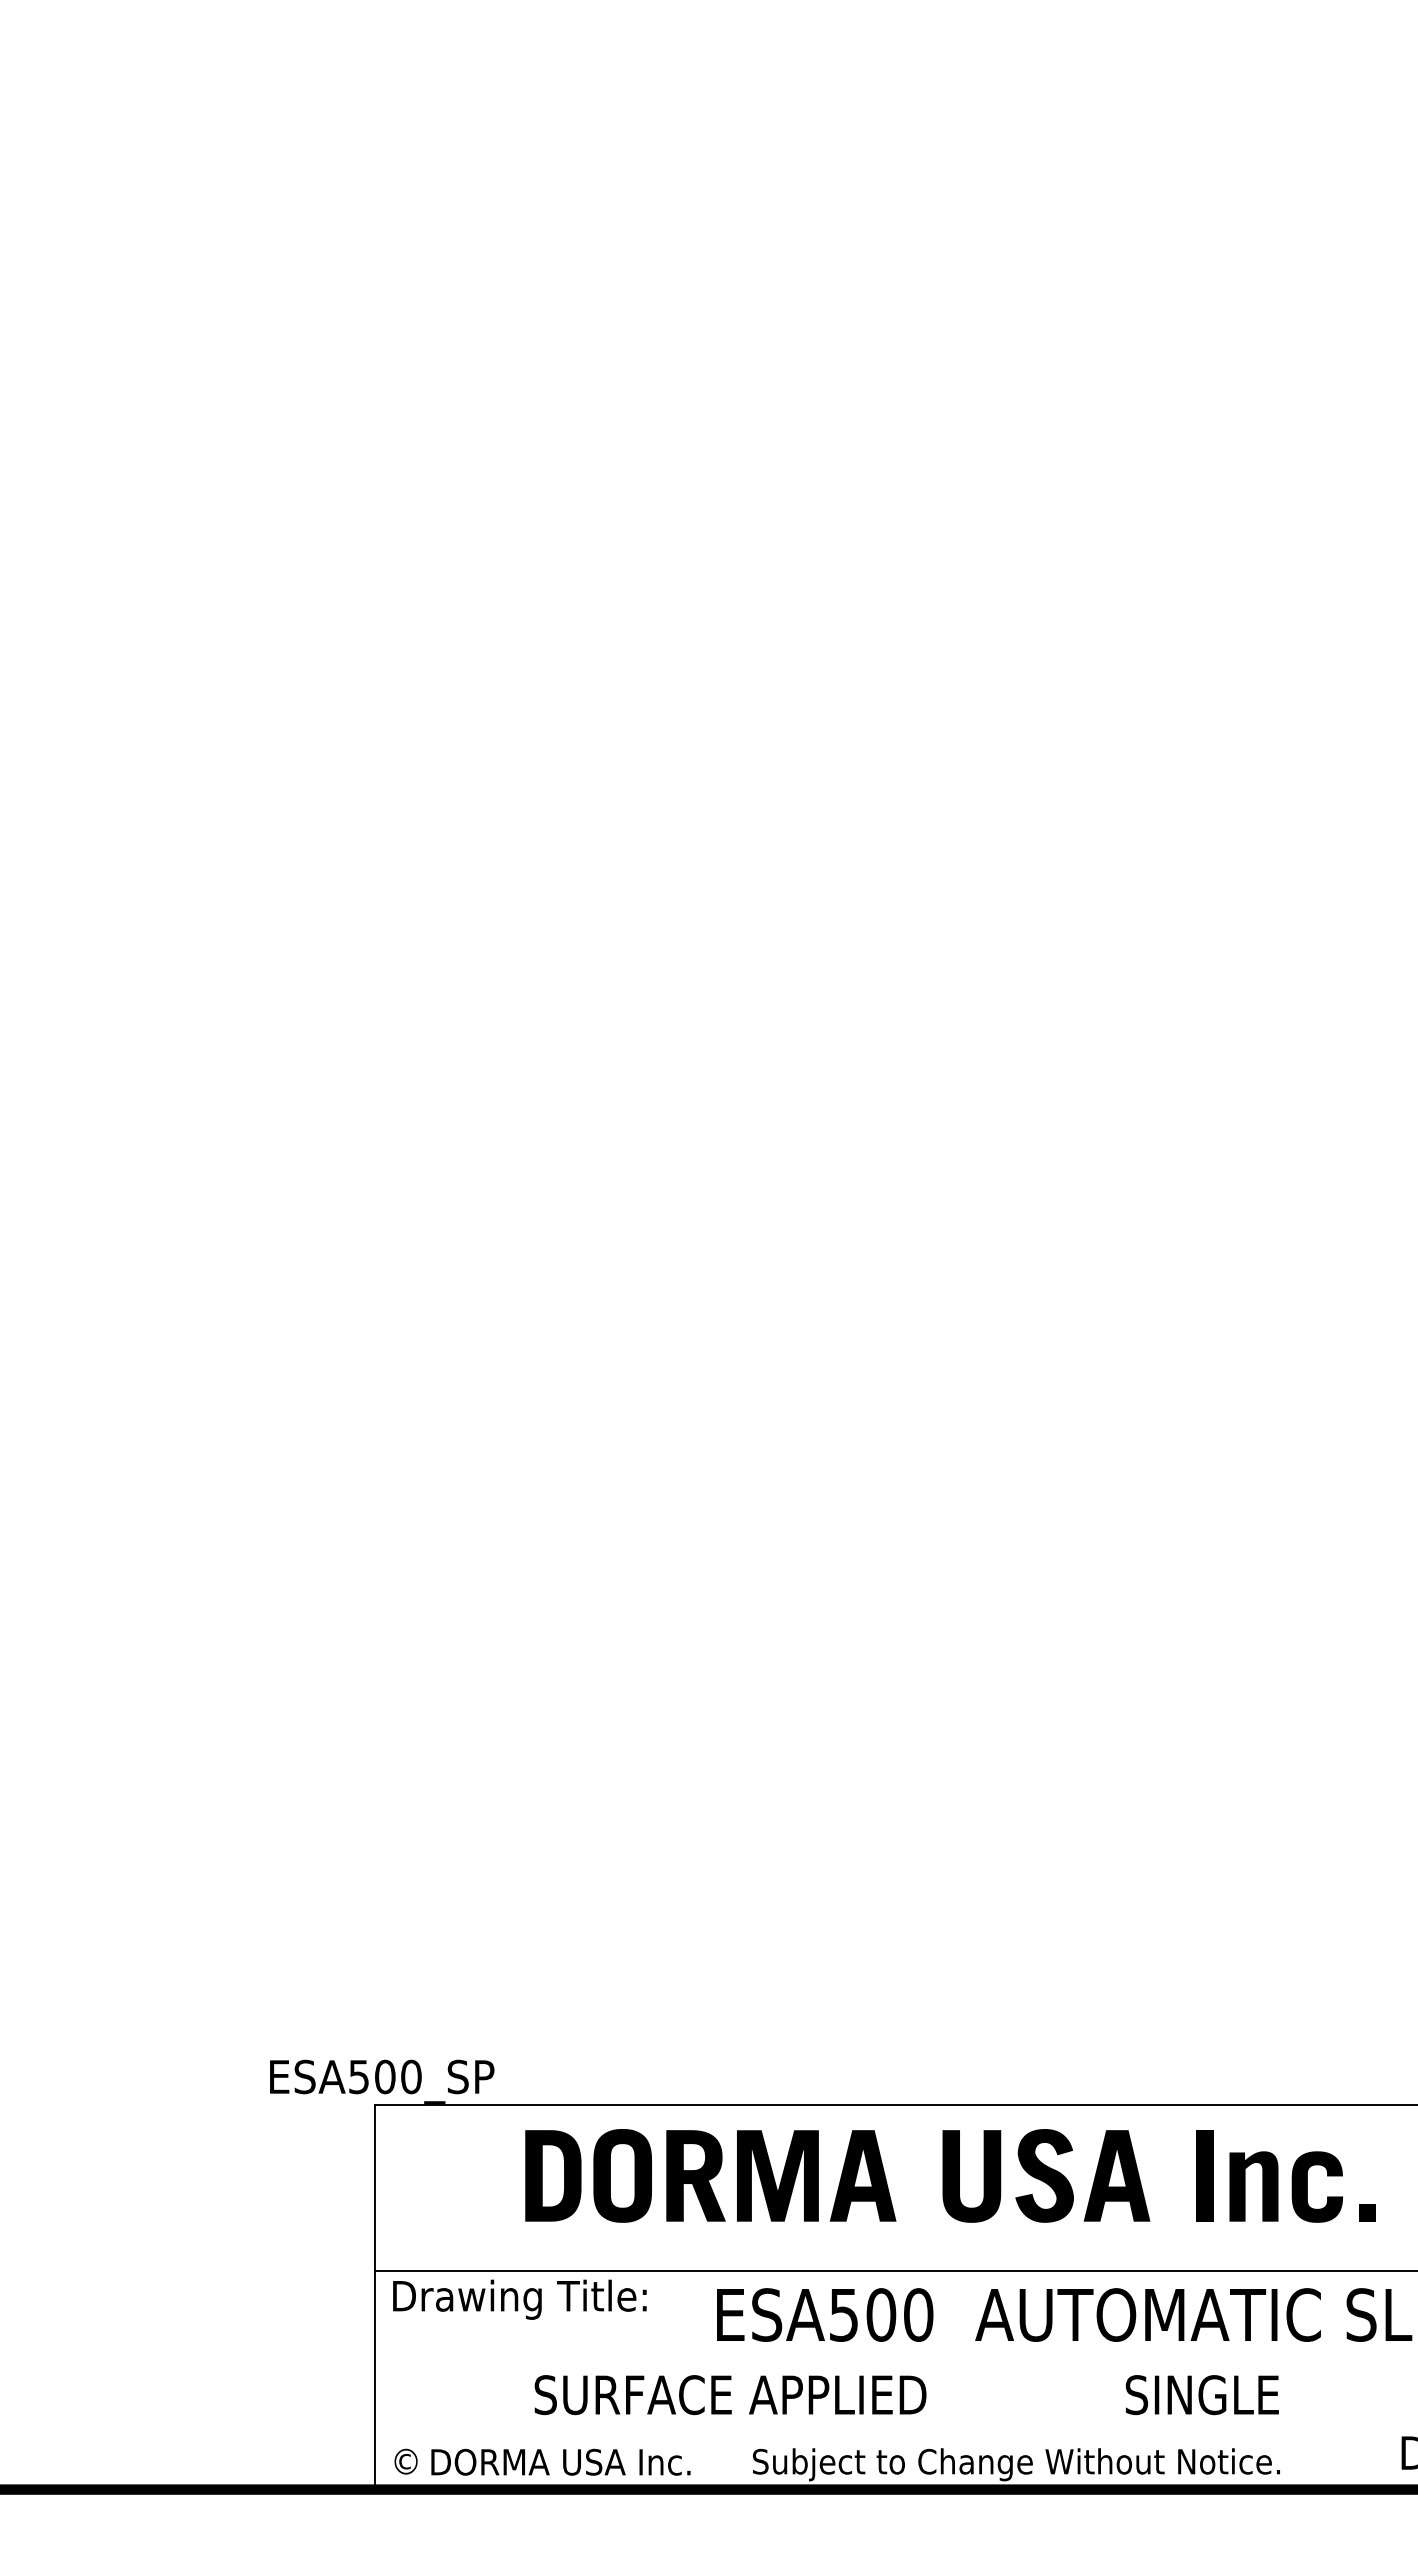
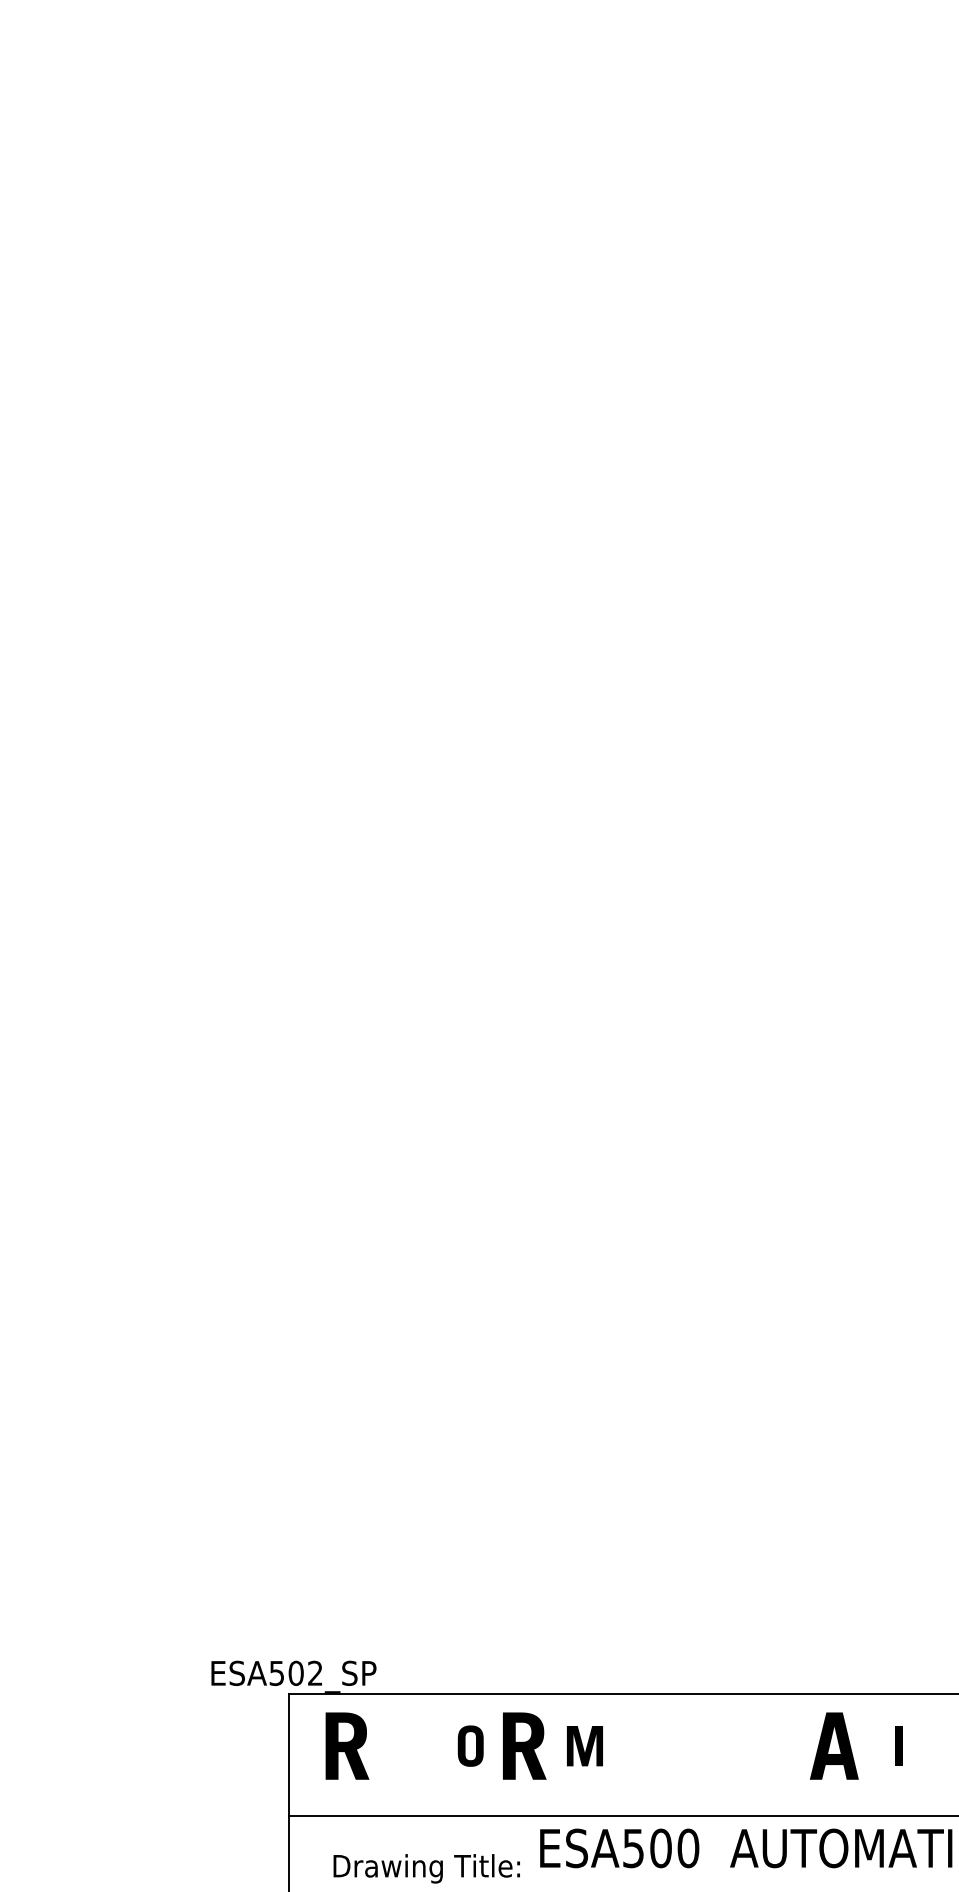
text: (411, 2076) -> (315, 1673), ESA500_SP -> ESA502_SP
part: (454, 2175) -> (347, 1745), added
part: (553, 2175) -> (419, 1745), removed
part: (622, 2175) -> (470, 1745), size x0.6
part: (777, 2175) -> (584, 1745), size x0.6
part: (862, 2175) -> (647, 1745), removed
fill: (1044, 2175) -> (781, 1745), removed
part: (1204, 2175) -> (898, 1745), size x0.6
fill: (971, 2176) -> (727, 1746), removed
fill: (1253, 2186) -> (934, 1753), removed
text: (519, 2299) -> (426, 1868), moved

